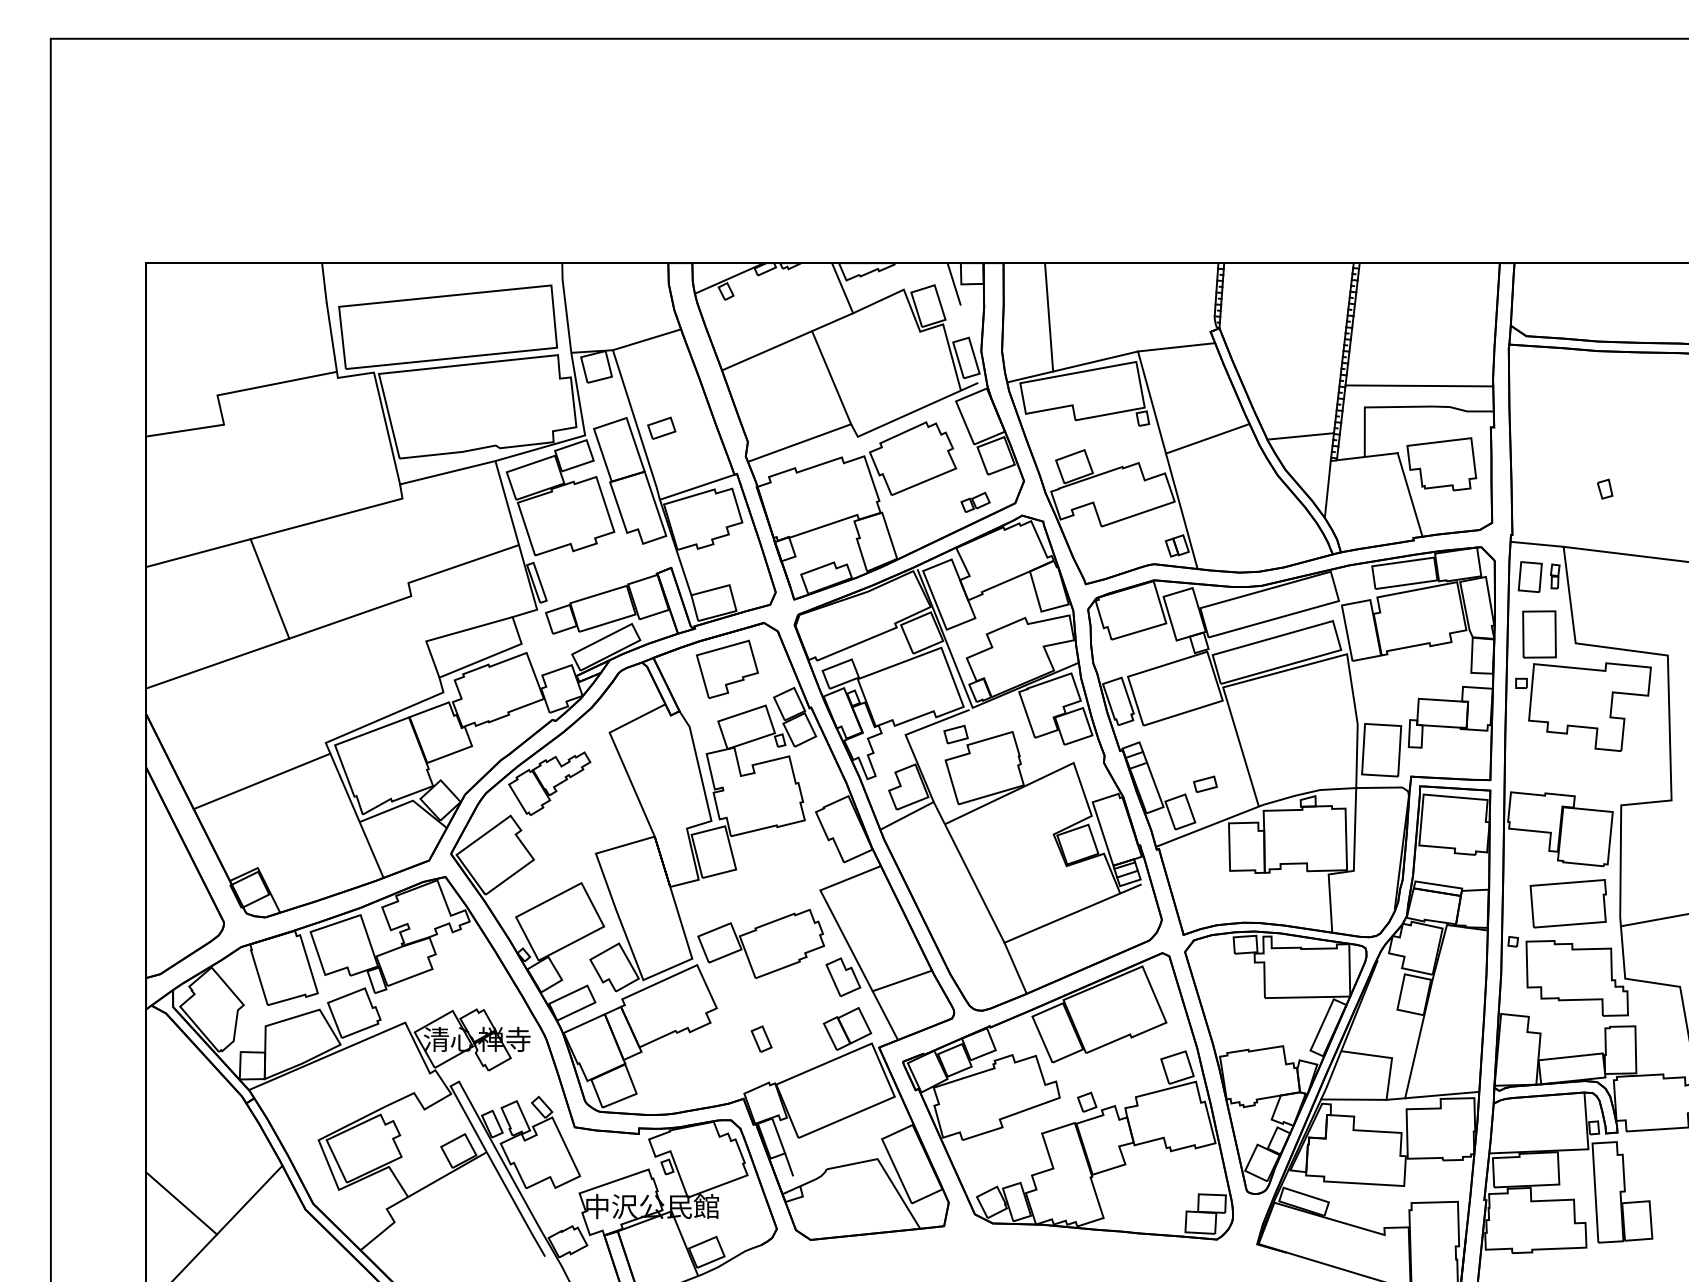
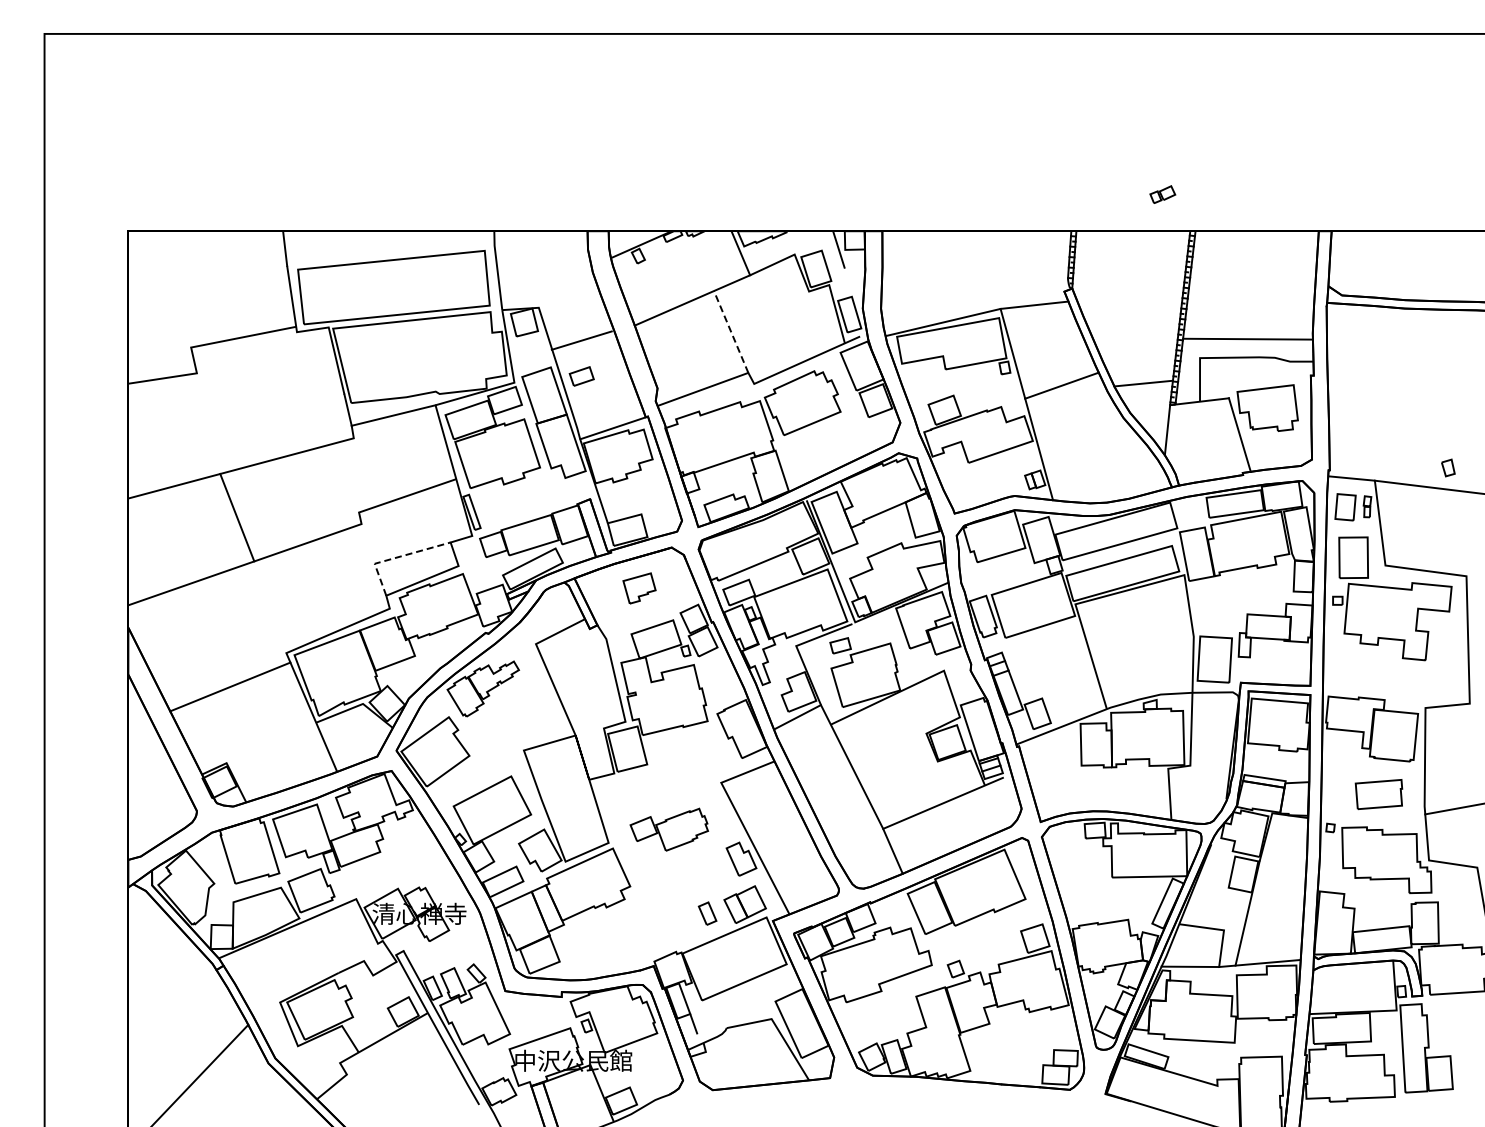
line: (1048, 316) -> (921, 278), removed
line: (646, 339) -> (581, 340), moved
line: (830, 377) -> (730, 331), solid -> dashed
part: (1605, 488) -> (1448, 467), moved
part: (975, 502) -> (1162, 194), moved
line: (449, 634) -> (395, 557), solid -> dashed
part: (727, 669) -> (639, 588), size x0.6
part: (1204, 784) -> (1059, 689), removed
part: (1567, 903) -> (1378, 794), size x0.7
part: (761, 943) -> (669, 829), size x0.7
line: (902, 981) -> (793, 862), removed
part: (761, 1039) -> (707, 913), moved
line: (181, 1202) -> (159, 1057), removed

